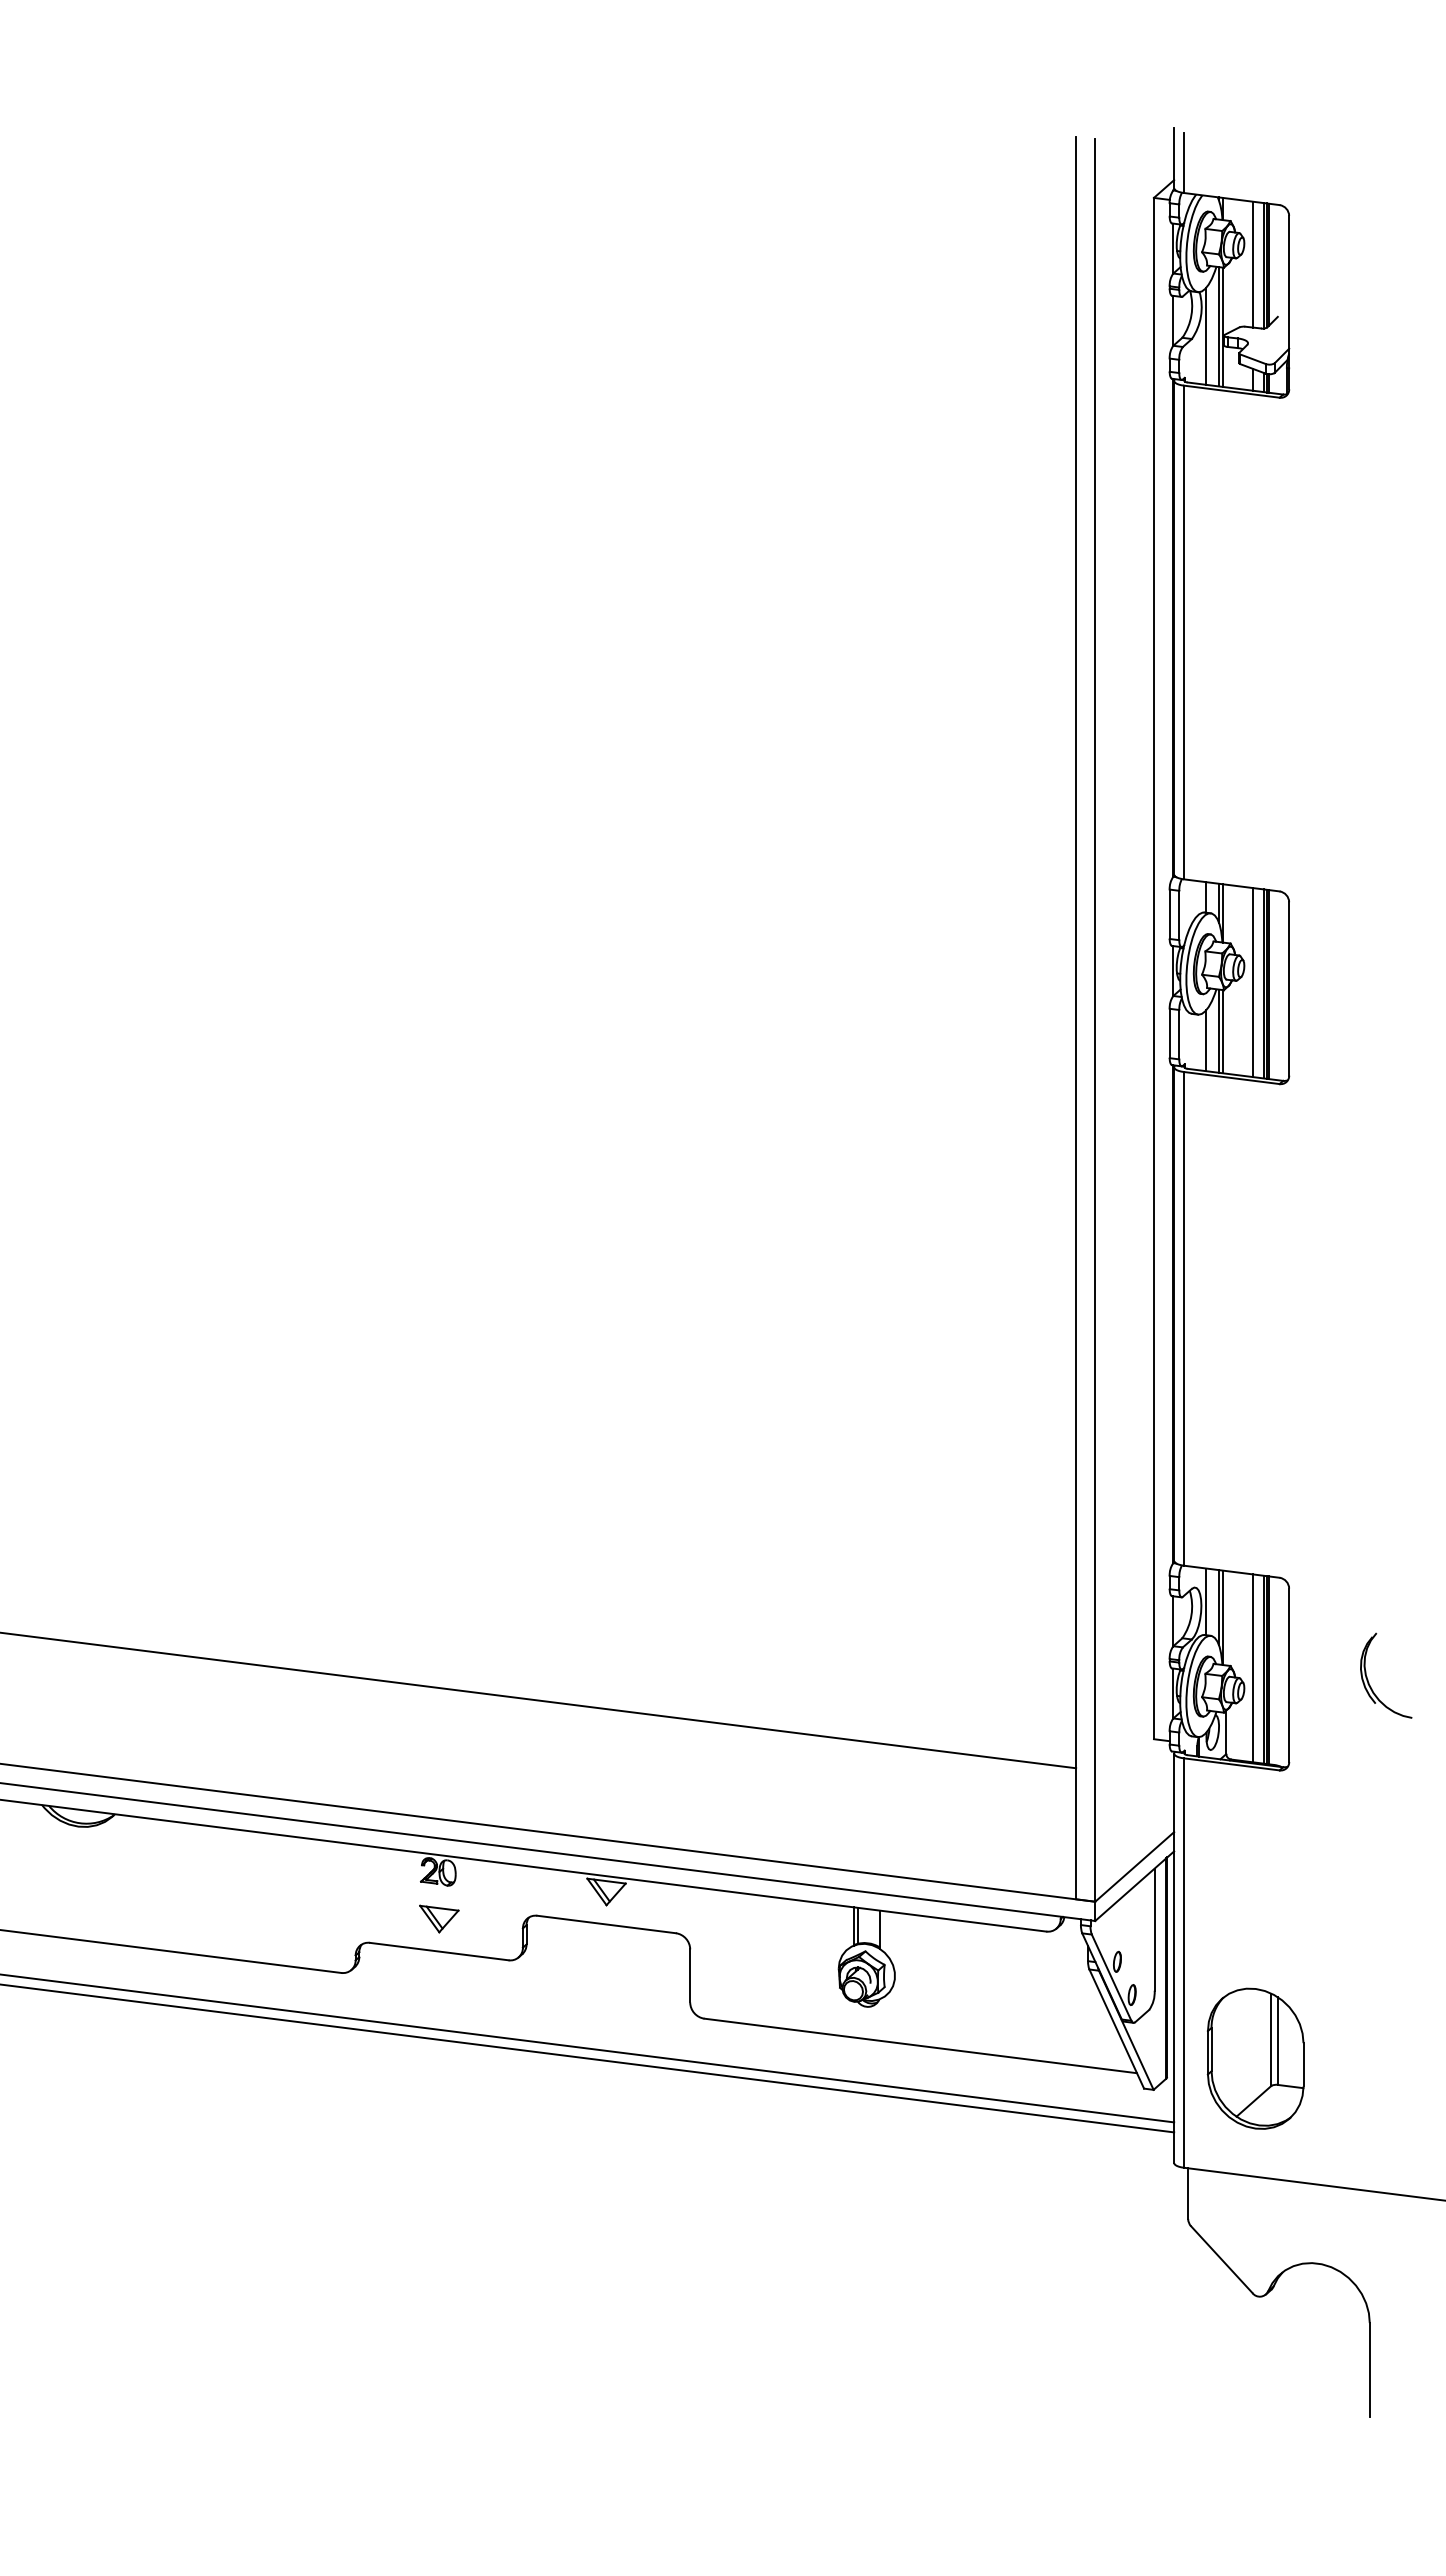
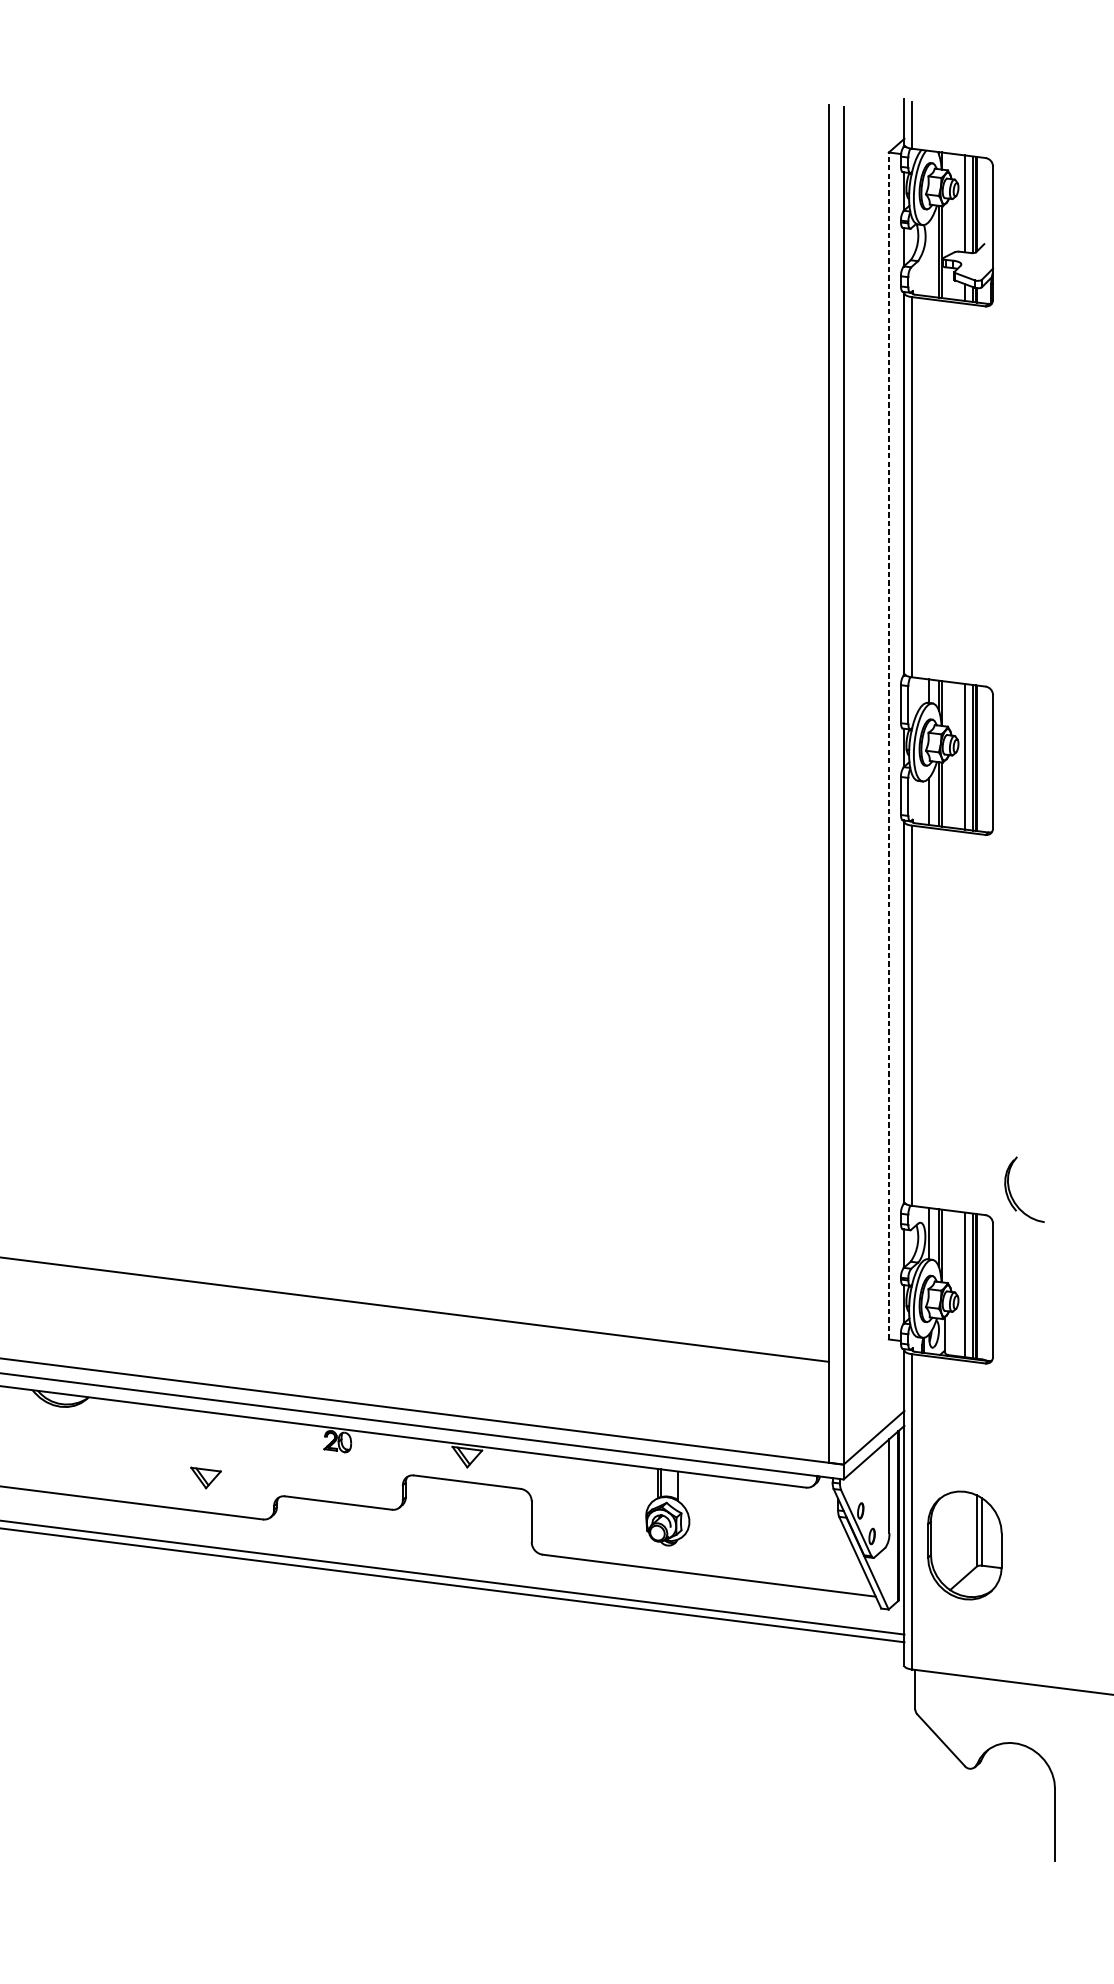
line: (1206, 335) -> (929, 258), removed
line: (1153, 968) -> (888, 745), solid -> dashed
part: (1369, 1682) -> (1011, 1194), moved
part: (439, 1918) -> (206, 1477), moved
part: (1255, 2058) -> (964, 1545), moved

